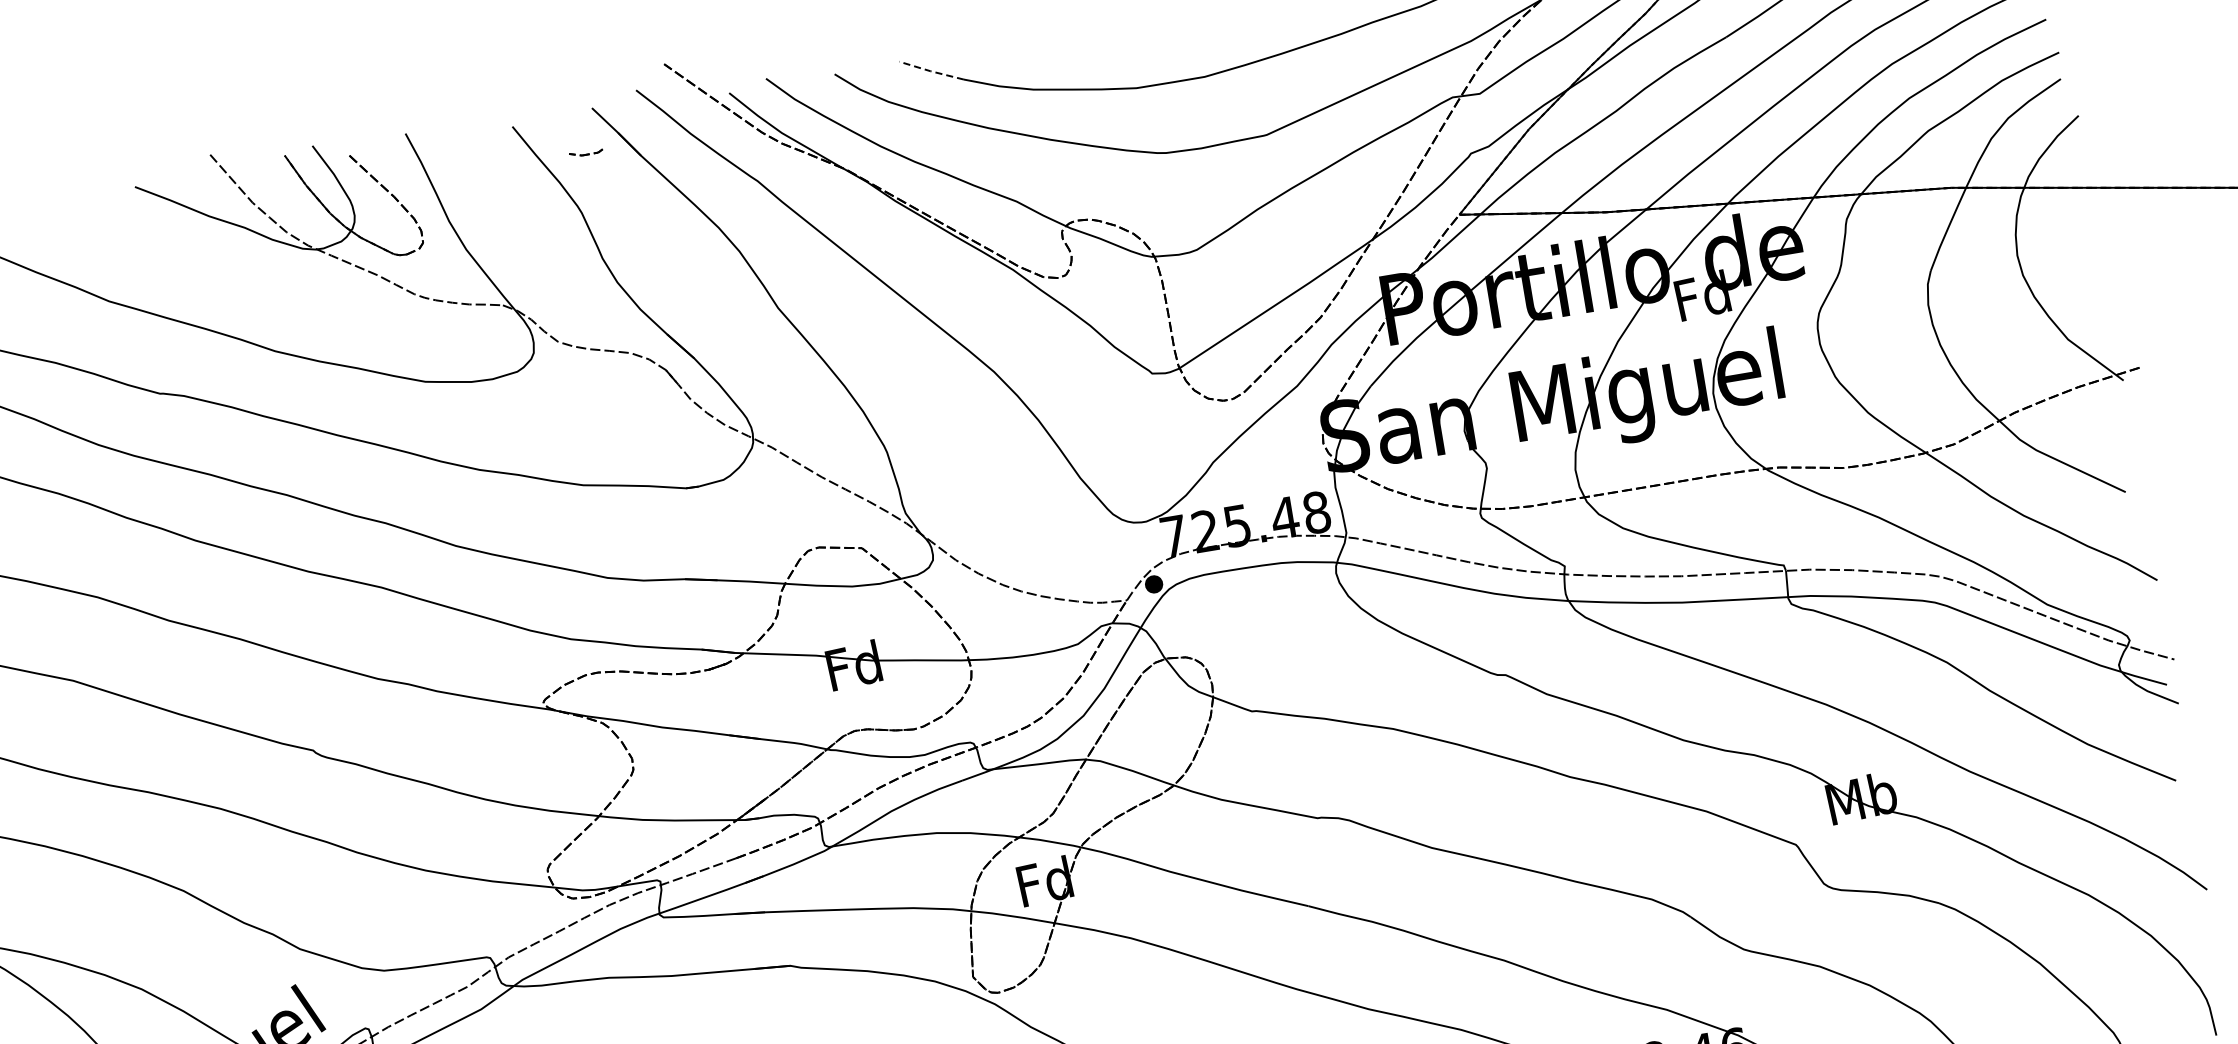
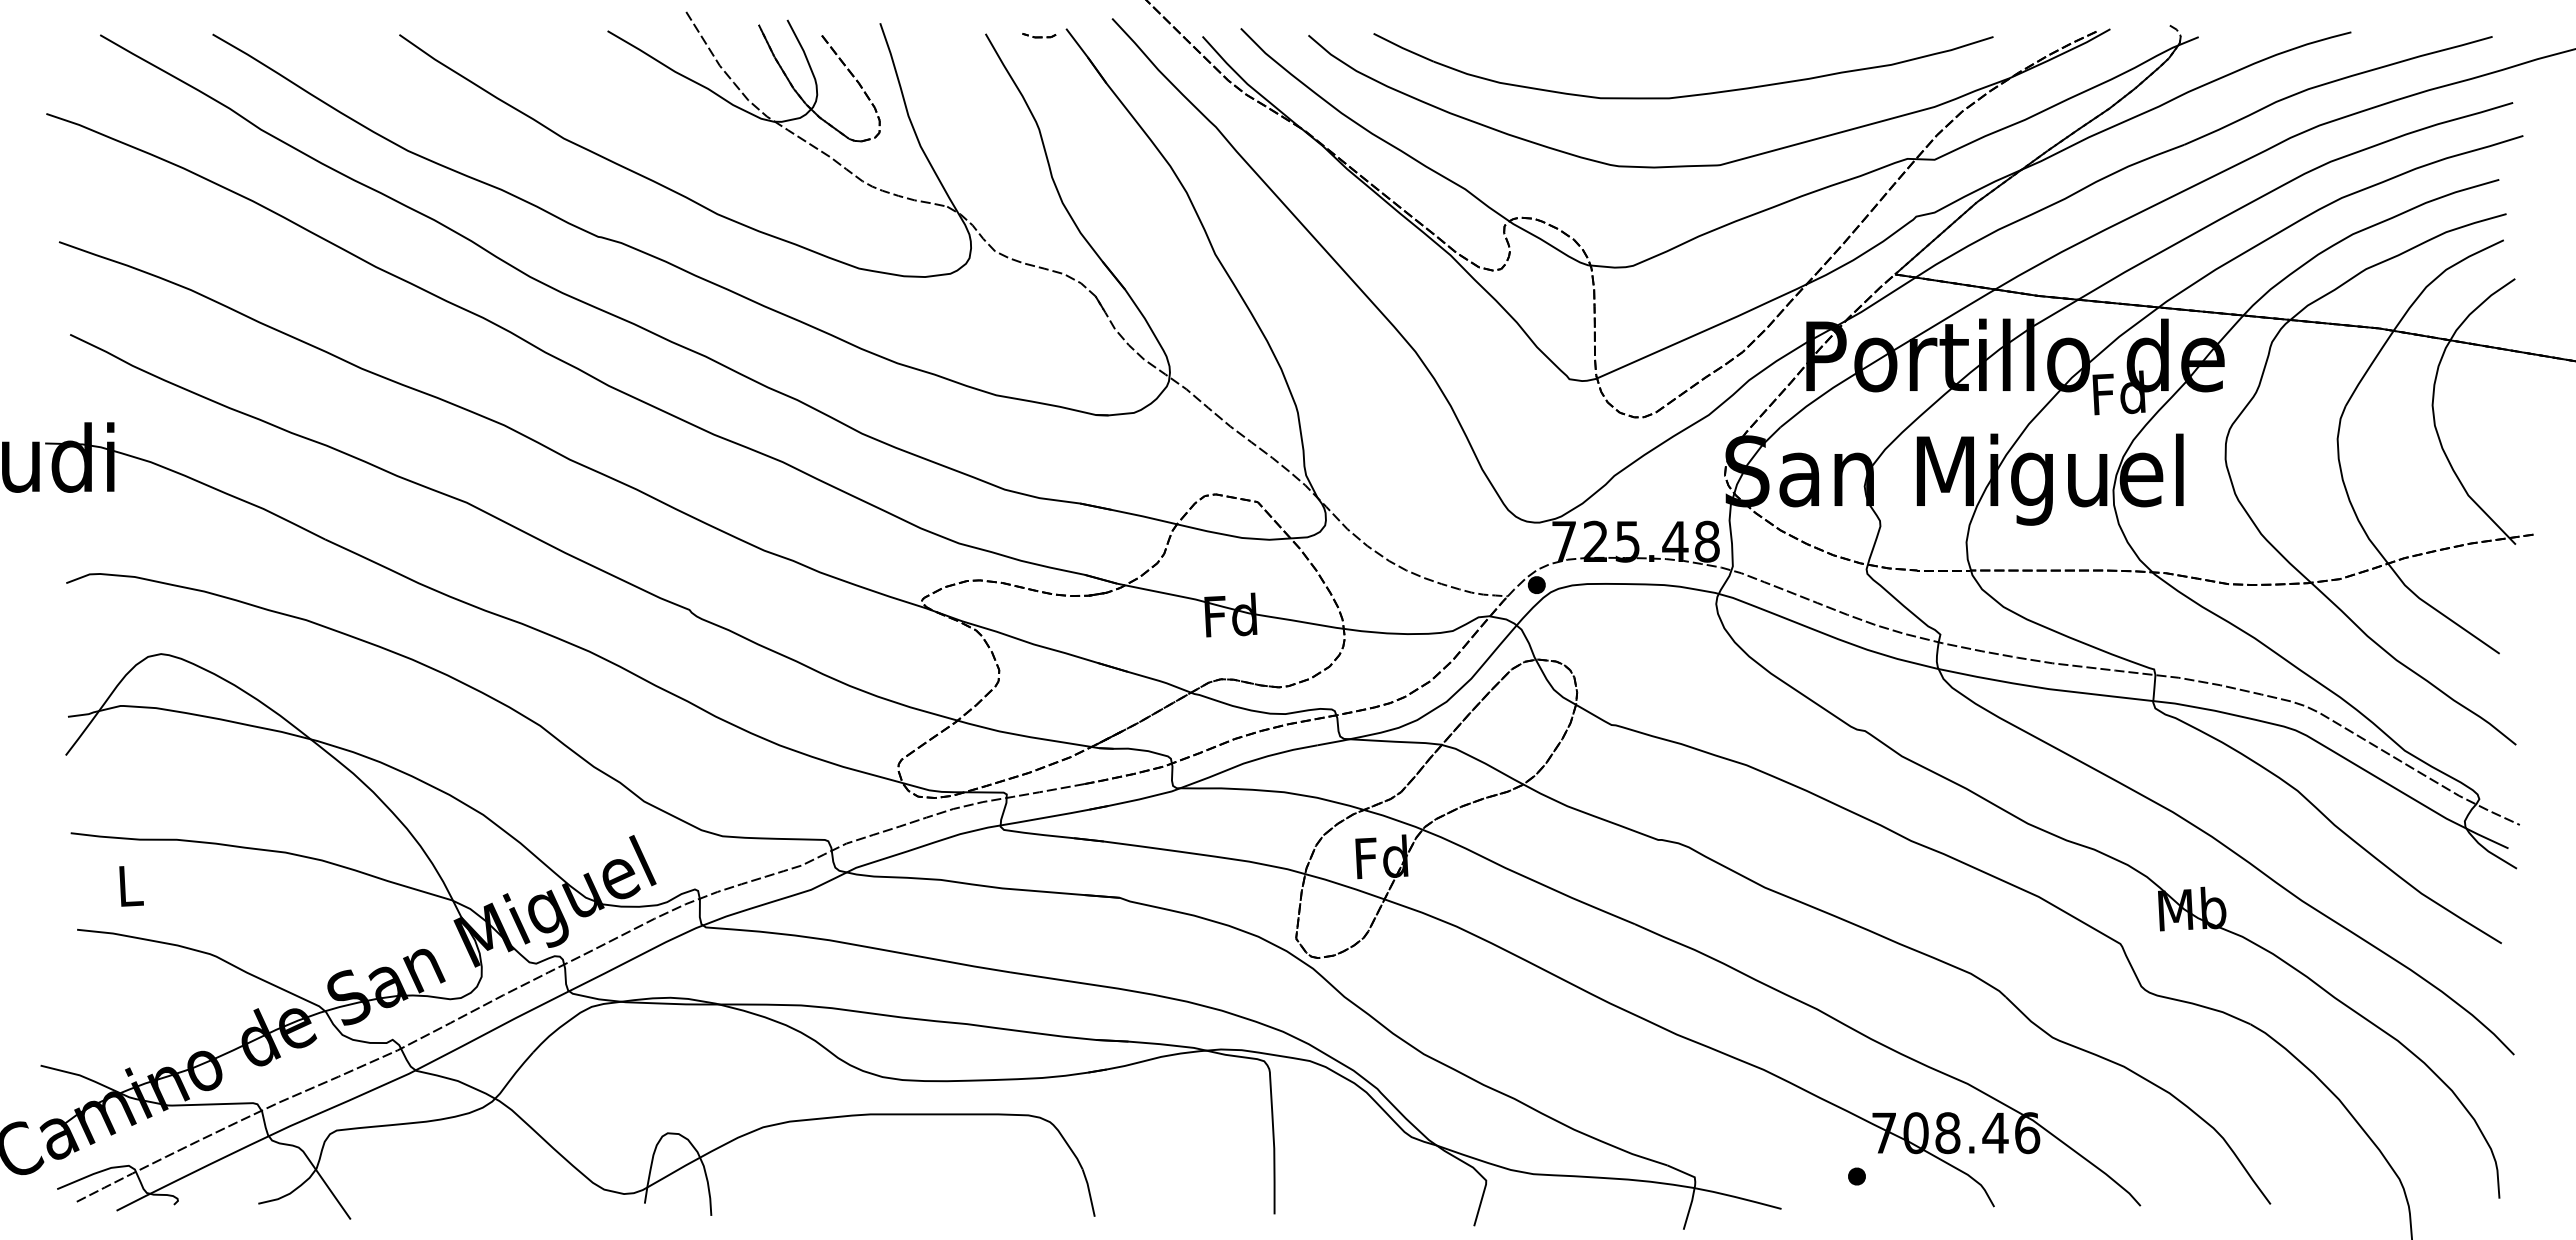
line: (930, 71) -> (1402, 48), dashed -> solid
part: (586, 152) -> (1039, 35), moved

